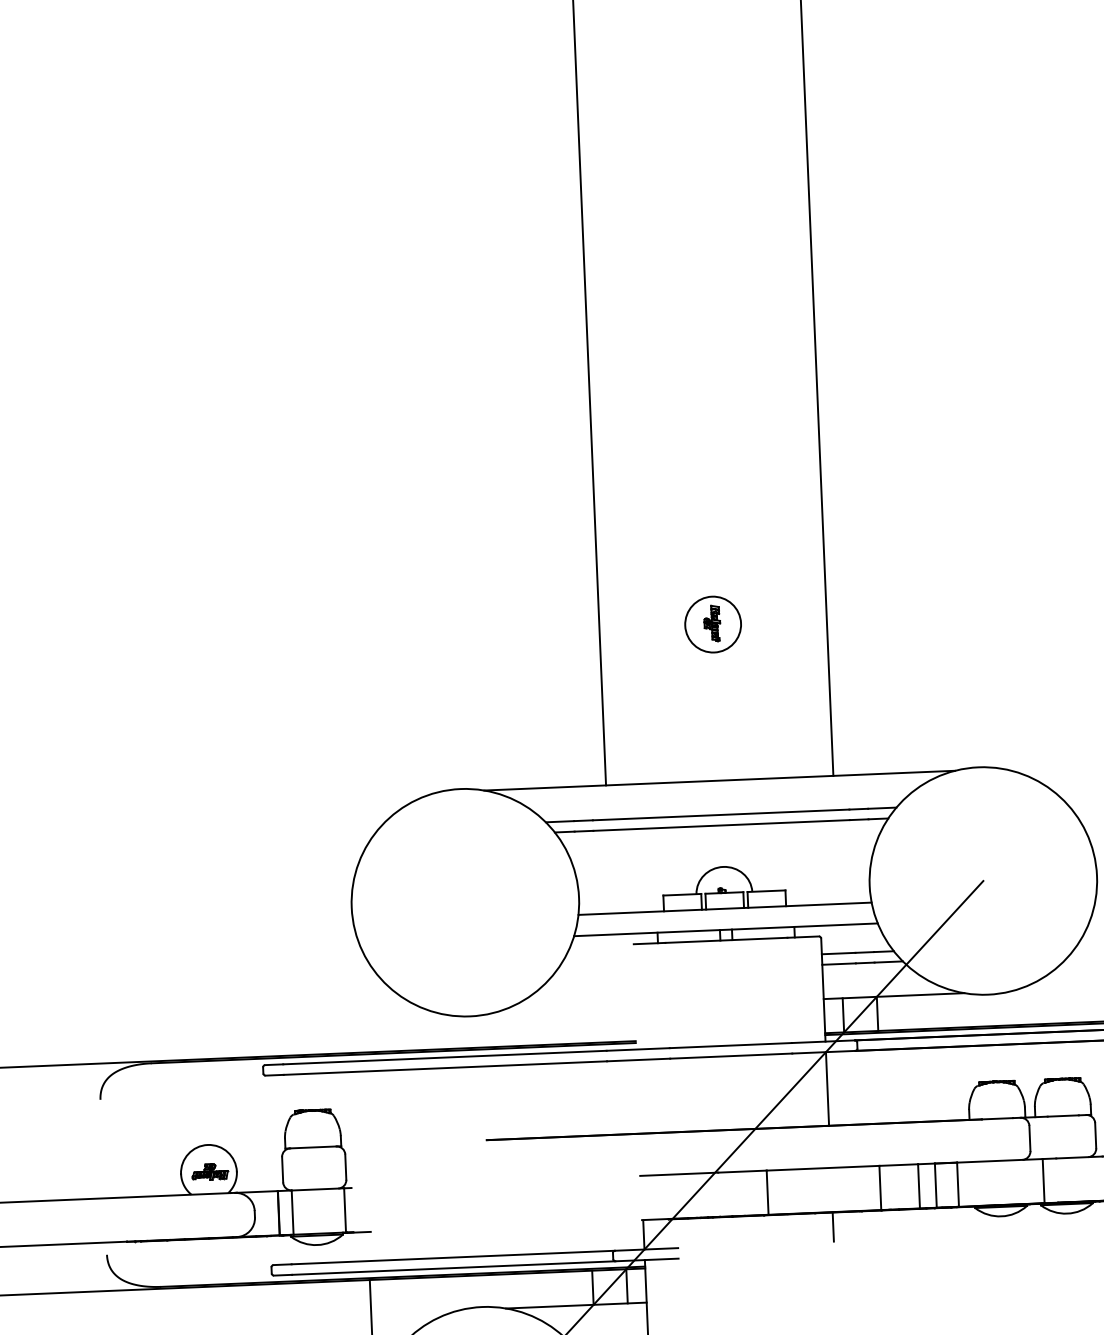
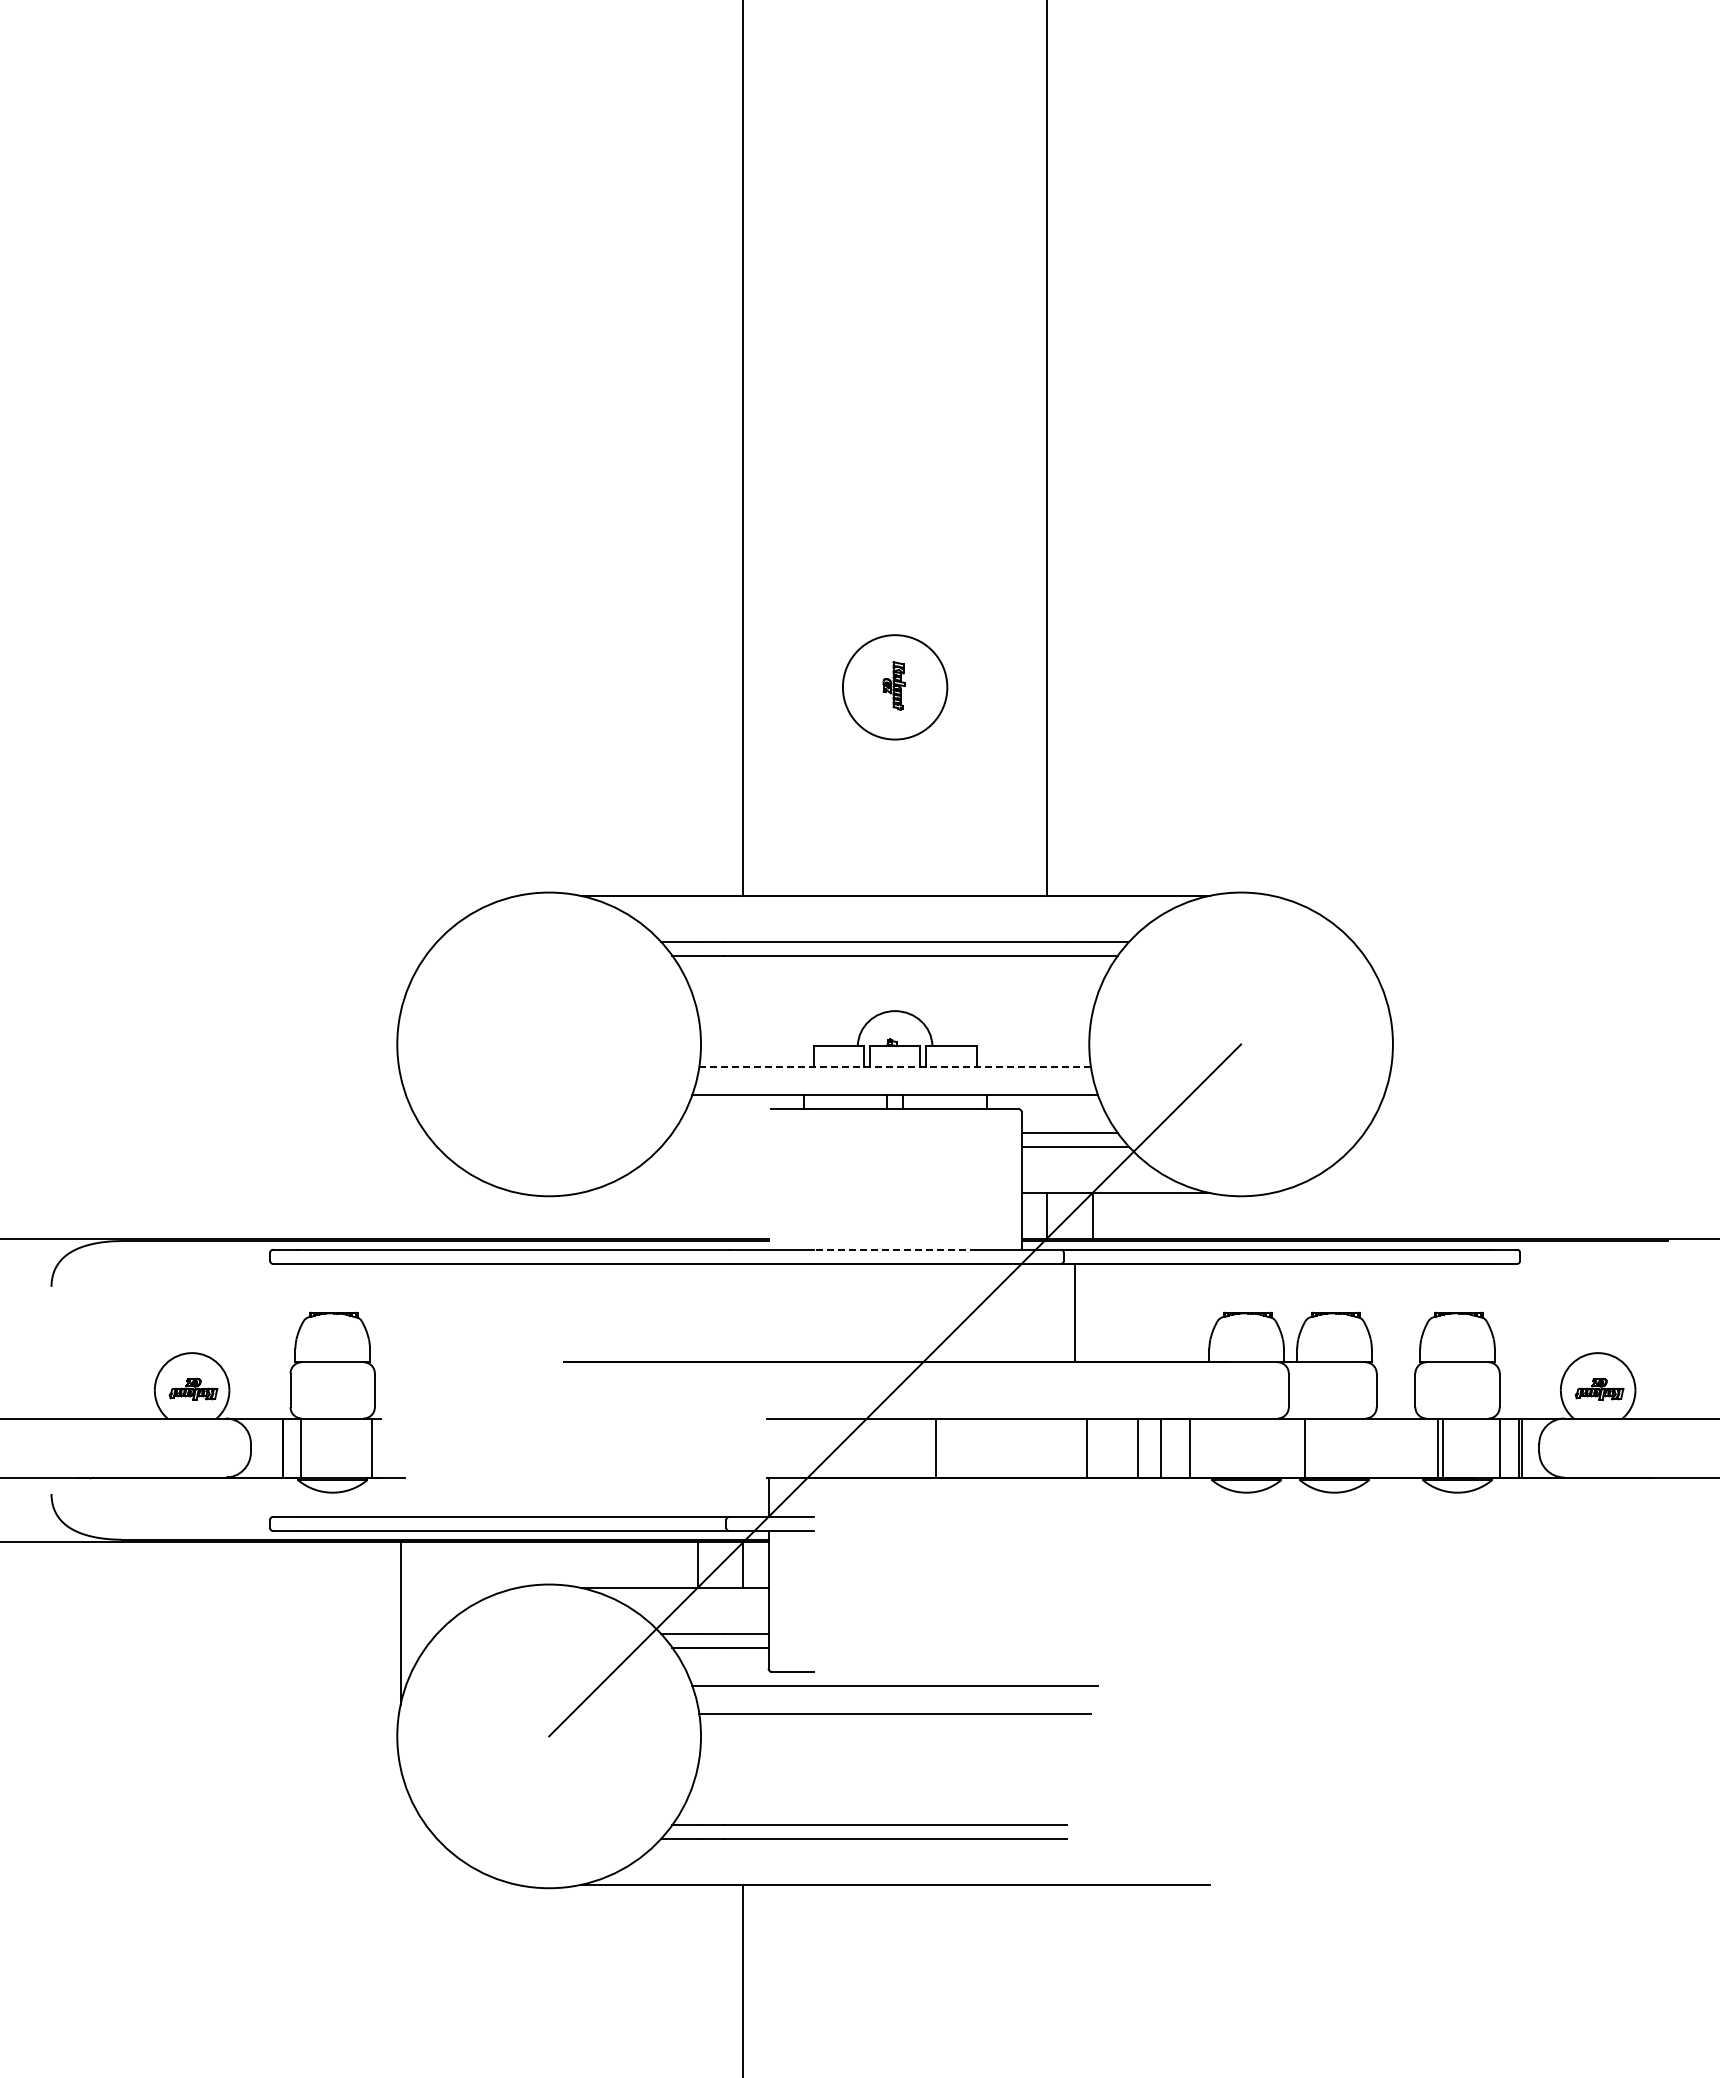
circle: (712, 624) -> (894, 687), size x1.4
line: (725, 909) -> (895, 1067), solid -> dashed
line: (731, 1045) -> (895, 1249), solid -> dashed
line: (827, 1088) -> (1074, 1312), moved
line: (833, 1227) -> (1021, 1497), removed

